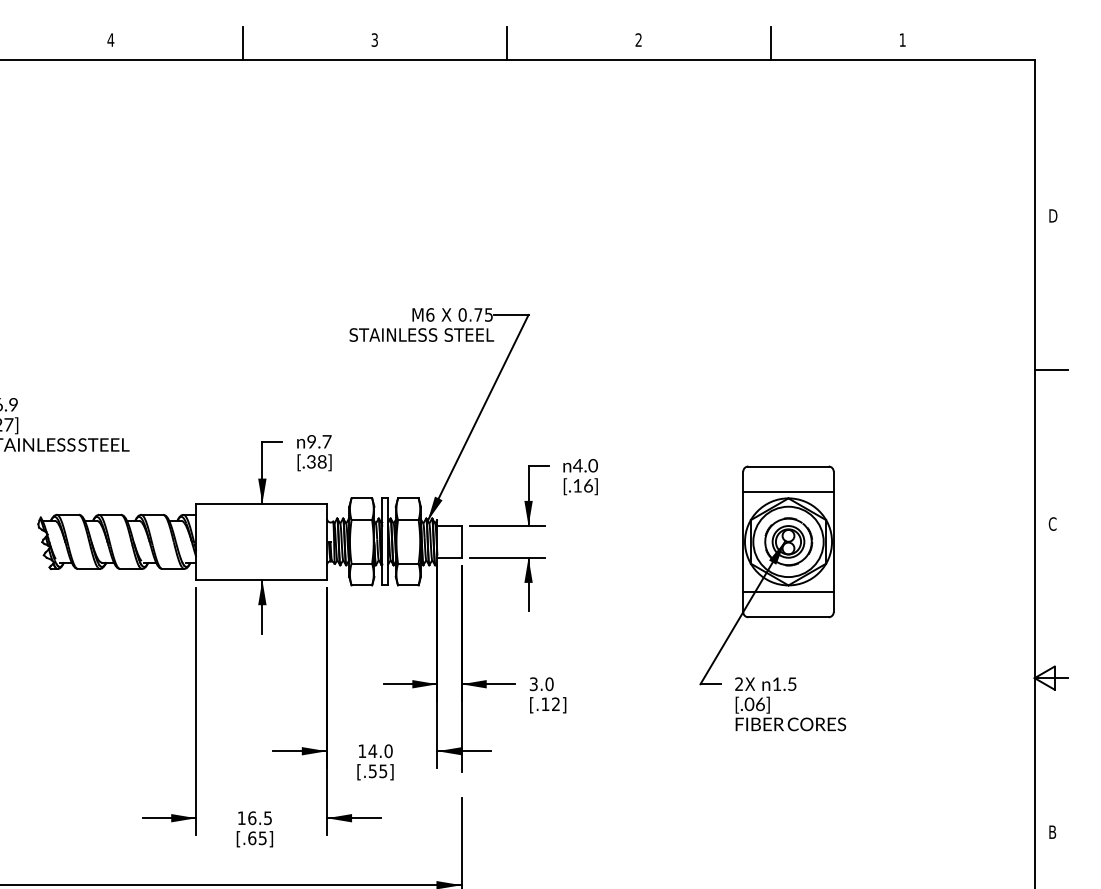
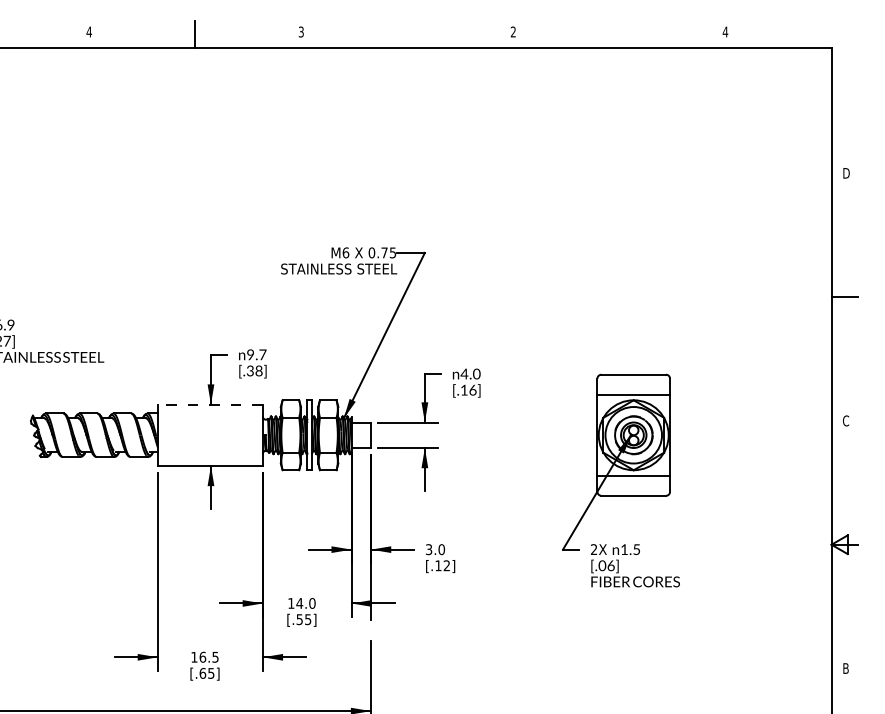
text: (902, 39) -> (725, 31), 1 -> 4
line: (506, 43) -> (407, 34), removed
line: (770, 43) -> (619, 34), removed
line: (260, 503) -> (209, 404), solid -> dashed

